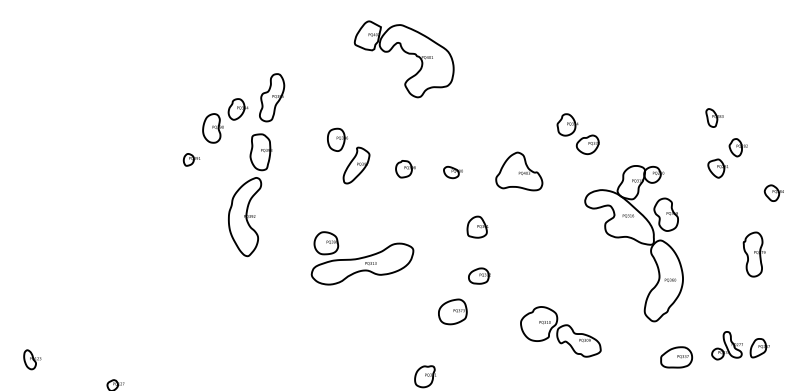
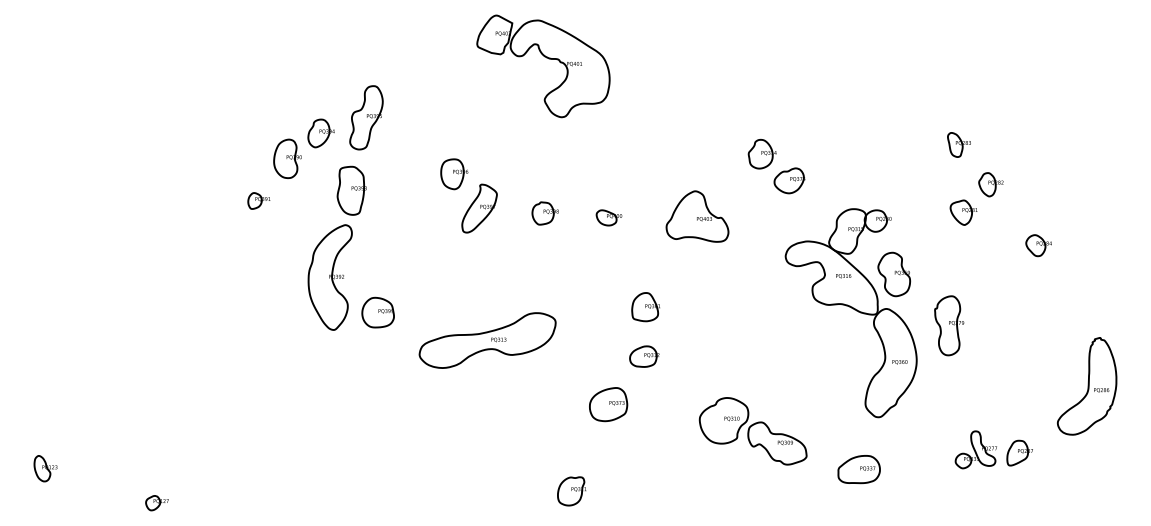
part: (477, 227) -> (645, 307), moved
part: (325, 243) -> (377, 312), moved
part: (754, 254) -> (949, 325), moved
part: (676, 357) -> (858, 469), moved

